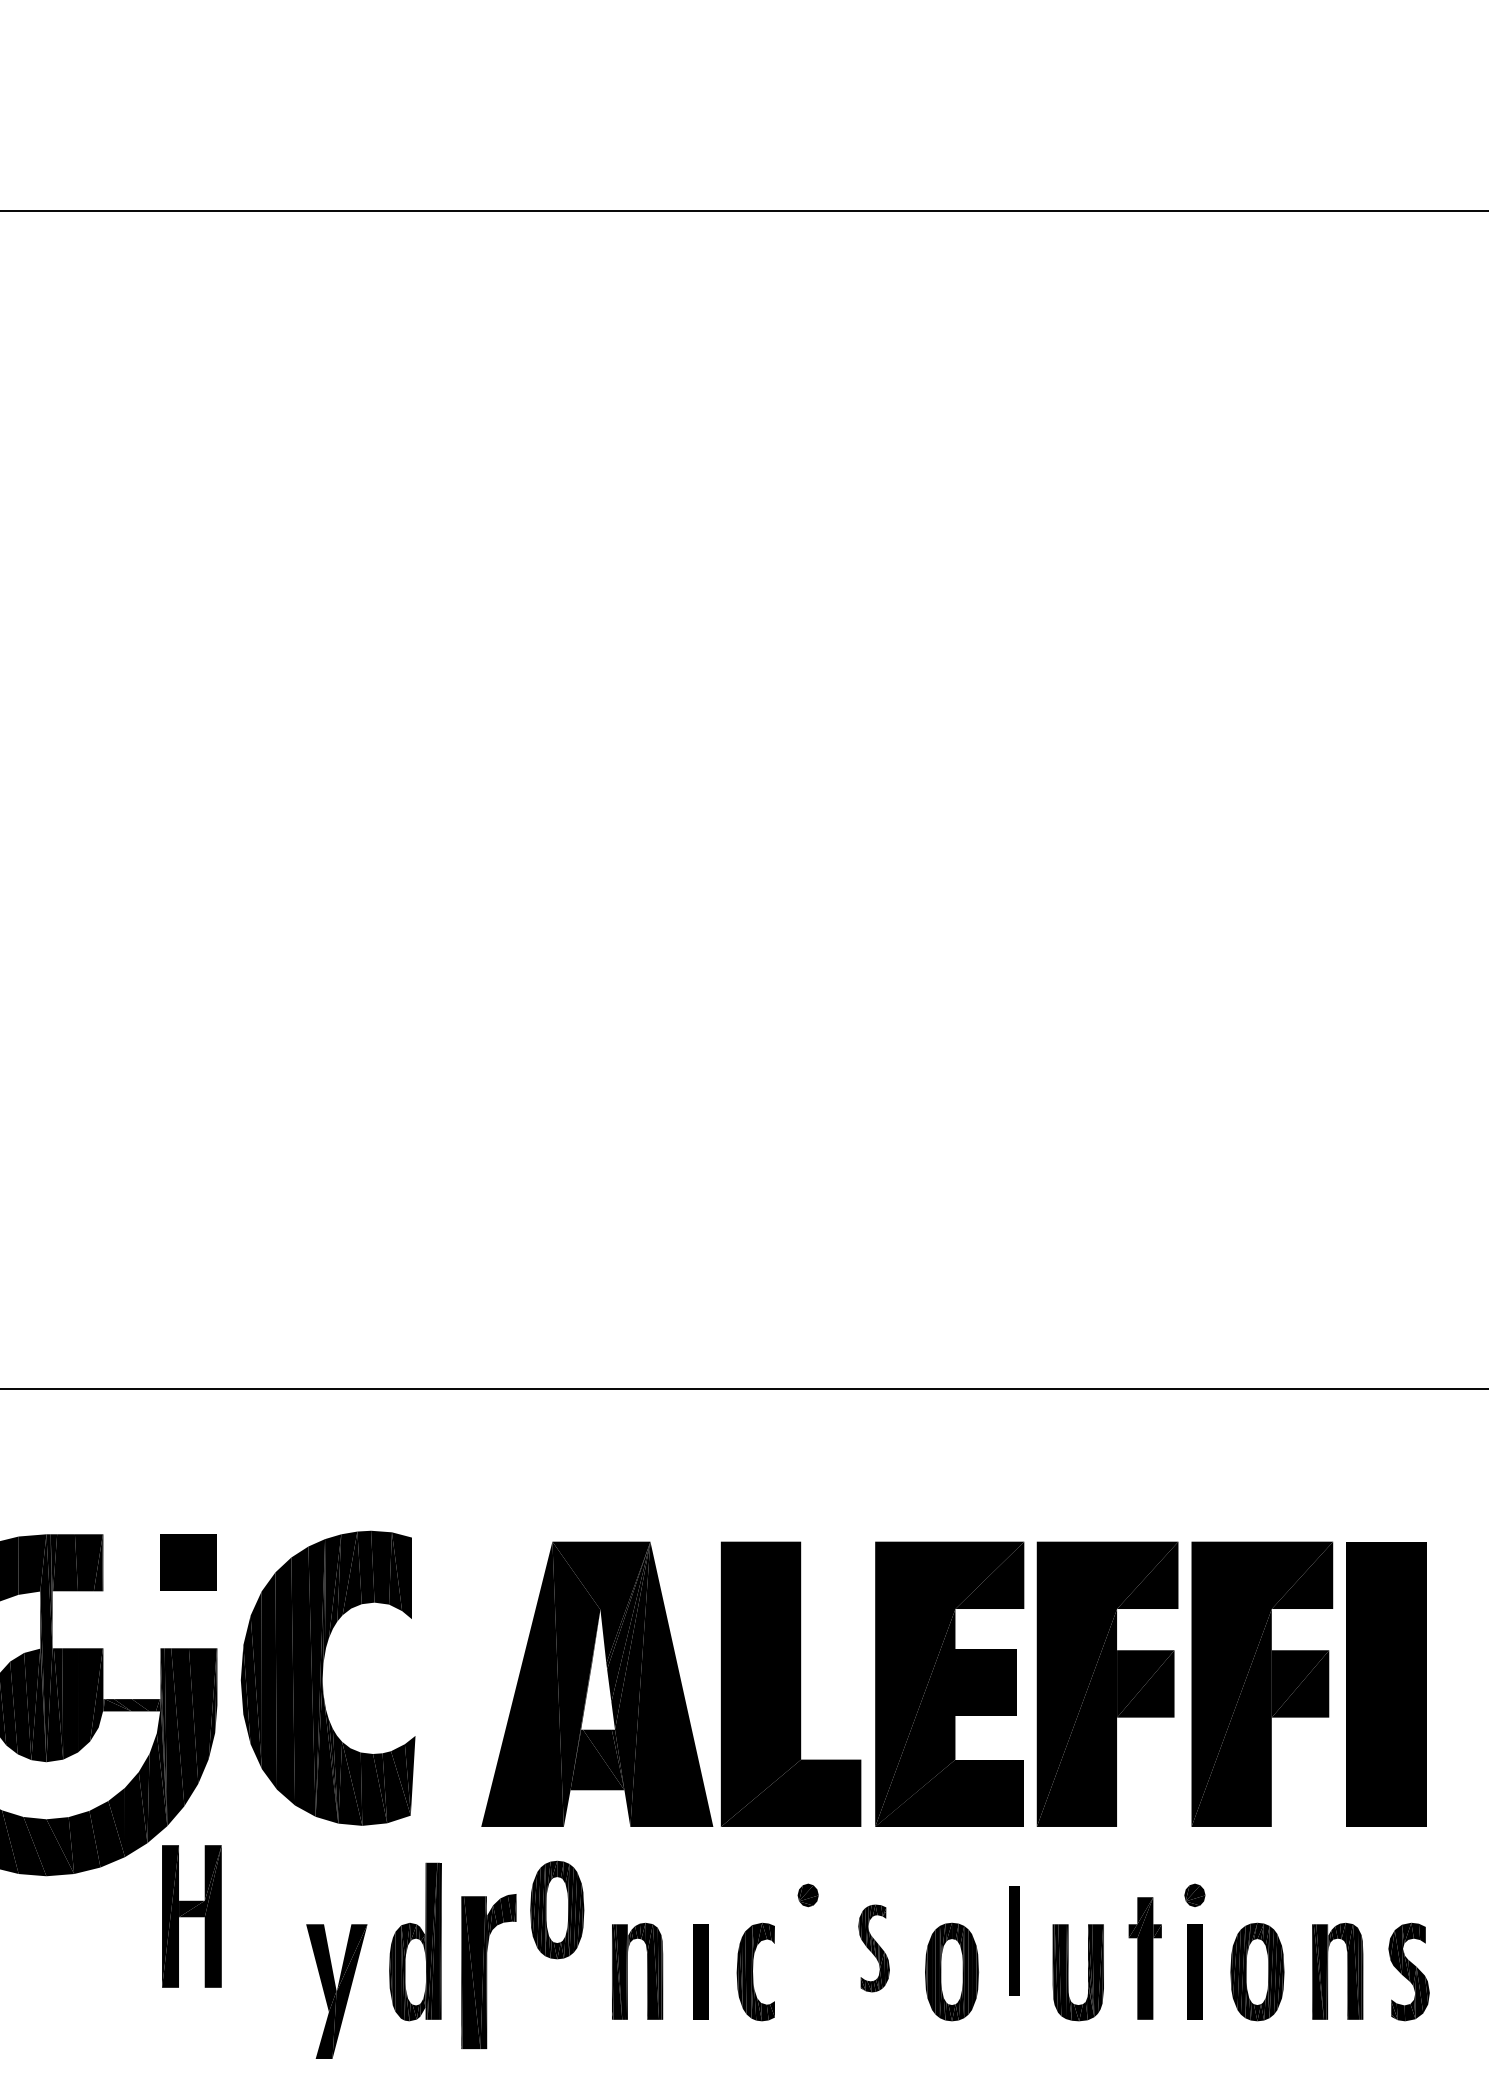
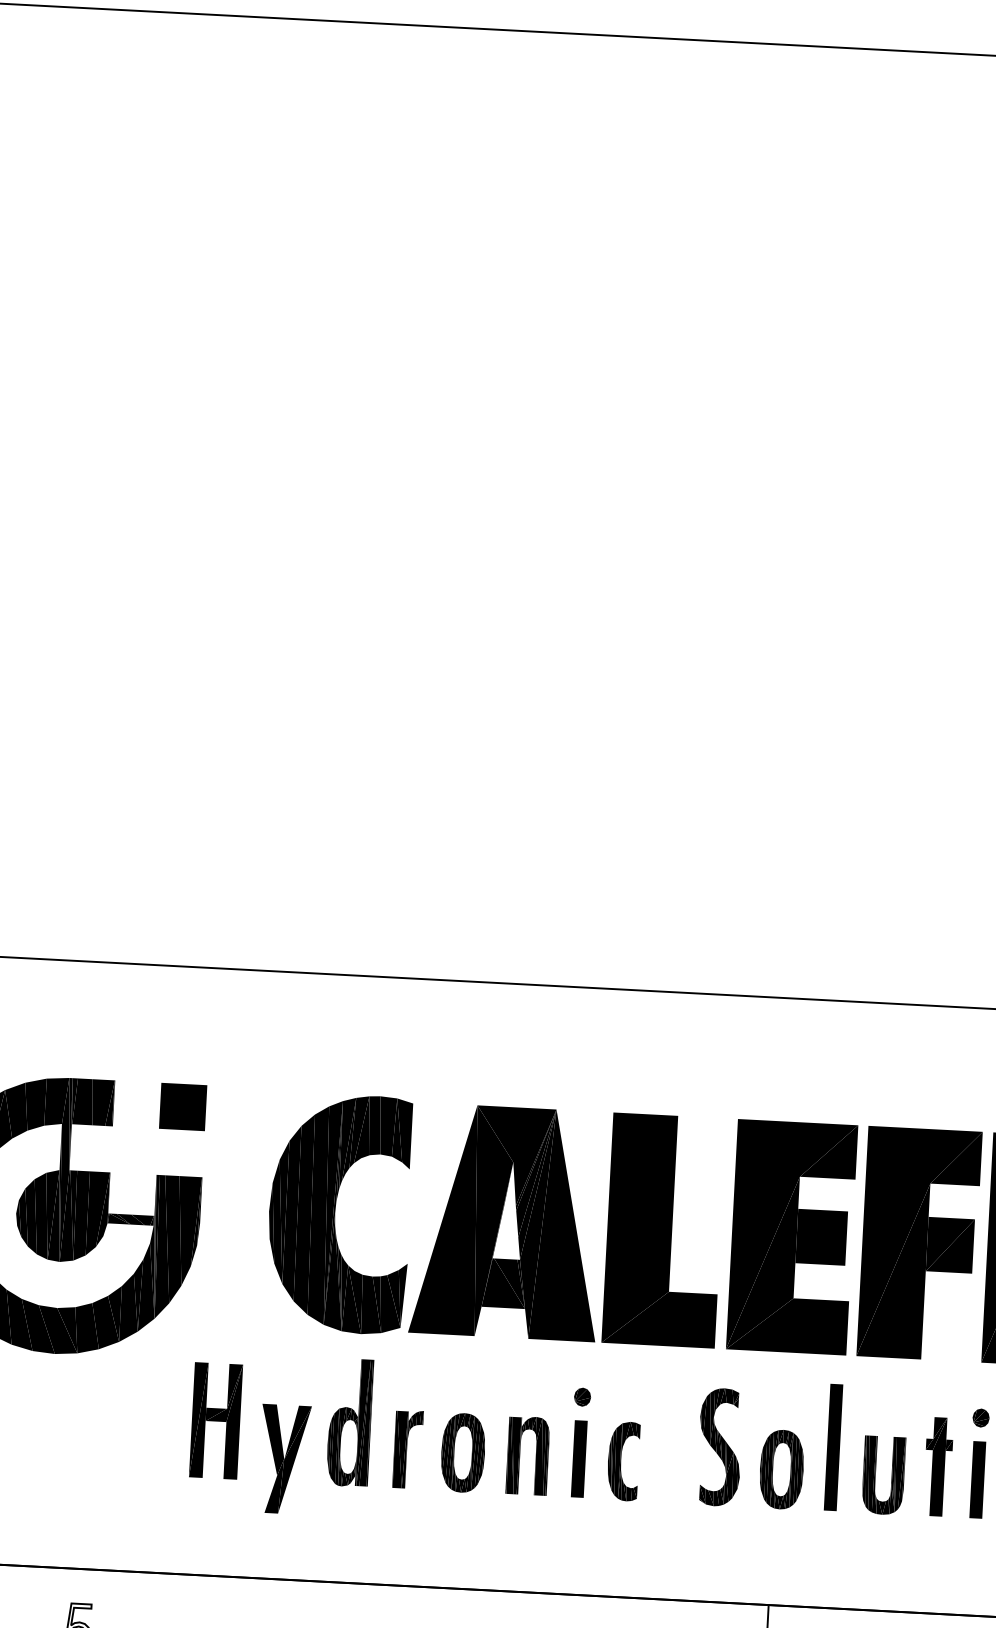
part: (327, 1677) -> (339, 1212), moved
part: (807, 1895) -> (582, 1397), moved
part: (557, 1909) -> (463, 1452), moved
part: (191, 1916) -> (215, 1420), moved
part: (1014, 1941) -> (833, 1447), size x1.43
part: (873, 1948) -> (719, 1447), size x1.67
part: (488, 1970) -> (407, 1448), size x0.62

